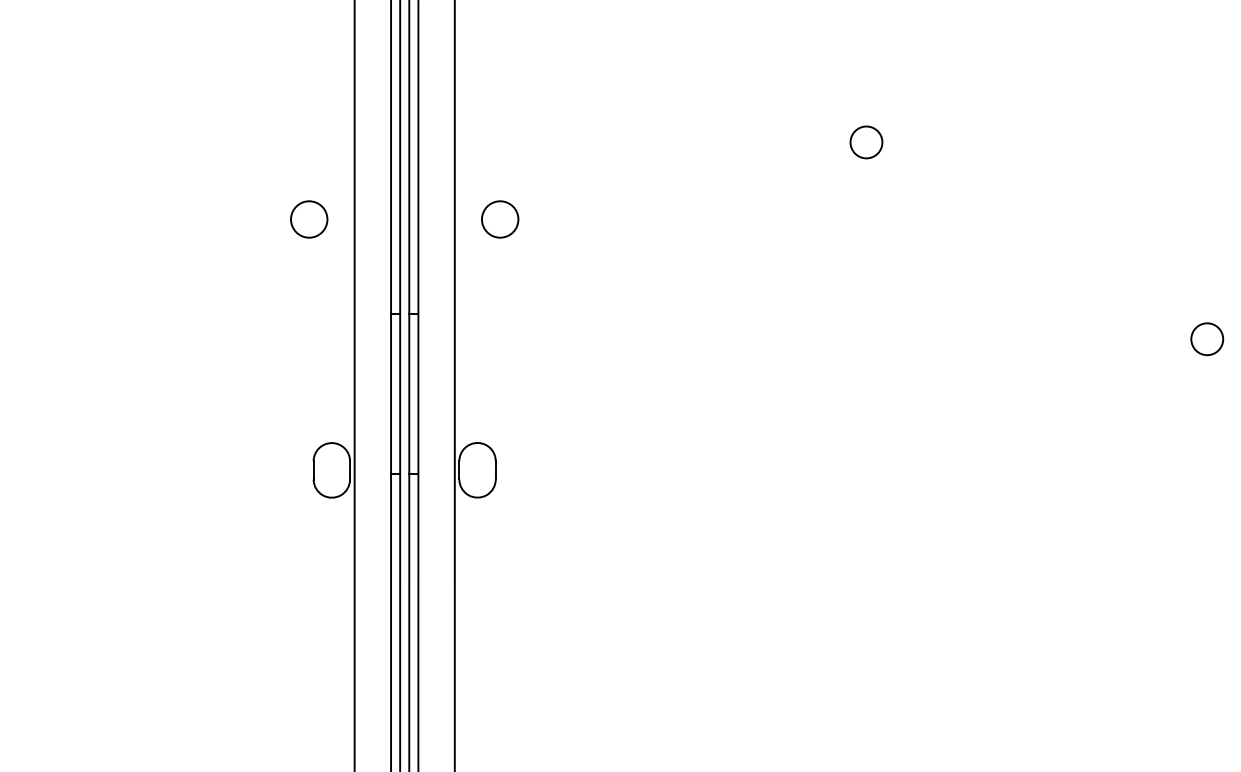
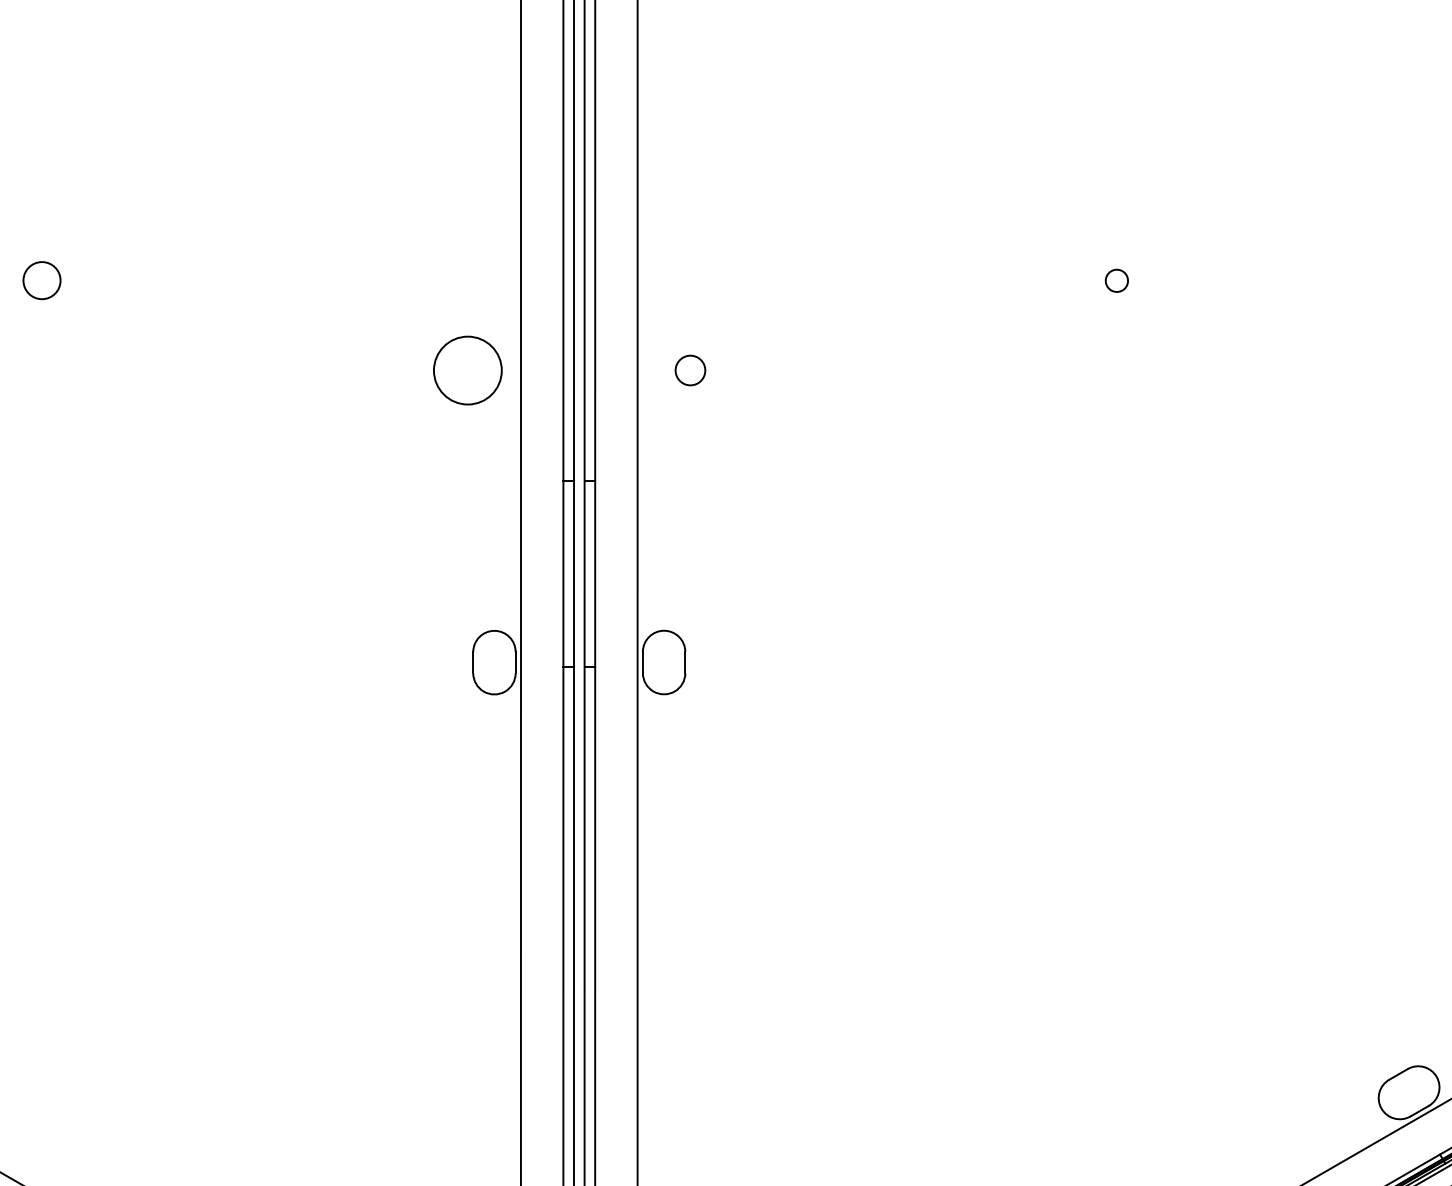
circle: (866, 142) -> (1116, 280), size x0.6
circle: (309, 219) -> (468, 370), size x1.6
circle: (500, 219) -> (690, 370), size x0.7

